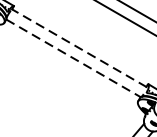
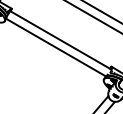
line: (79, 48) -> (60, 40), dashed -> solid
line: (74, 58) -> (56, 47), dashed -> solid

